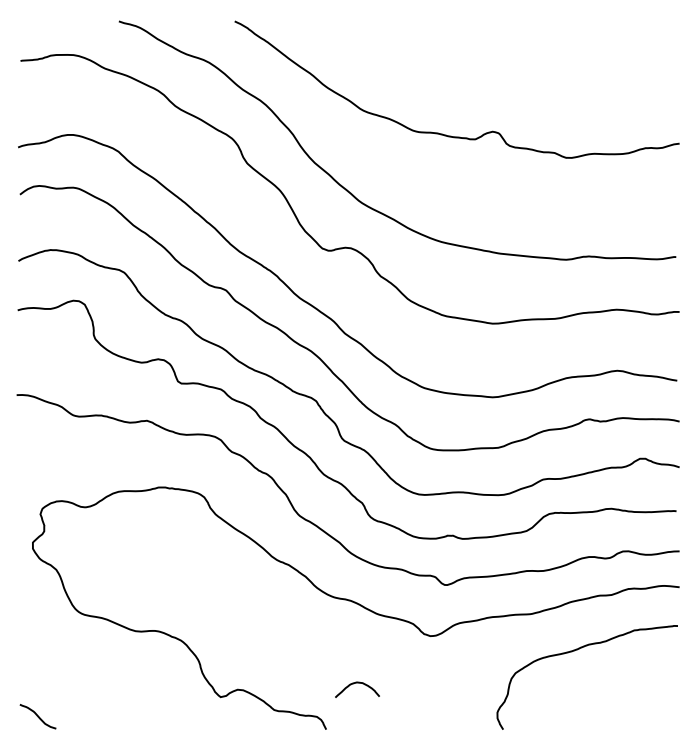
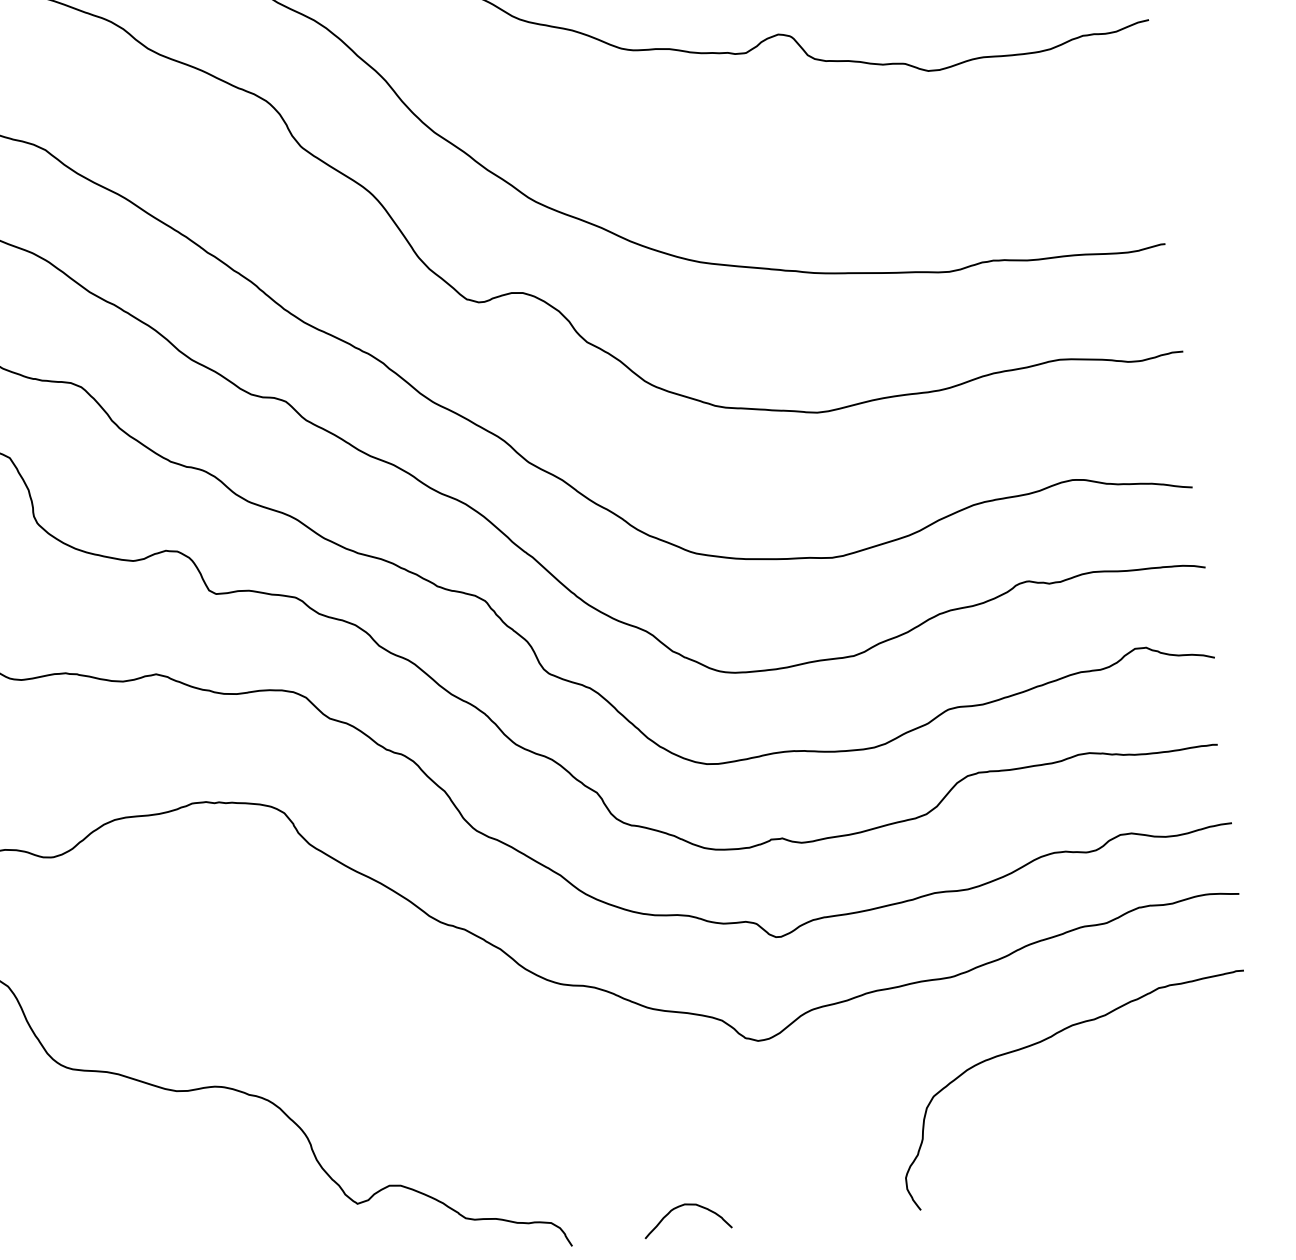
curve: (357, 683) -> (686, 1206), moved

